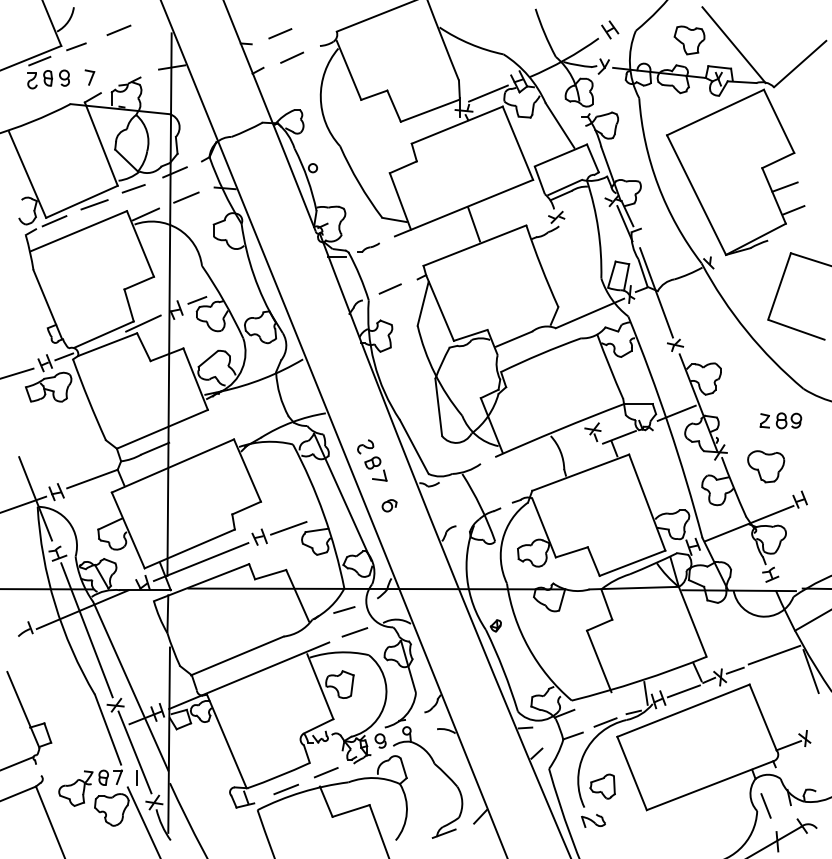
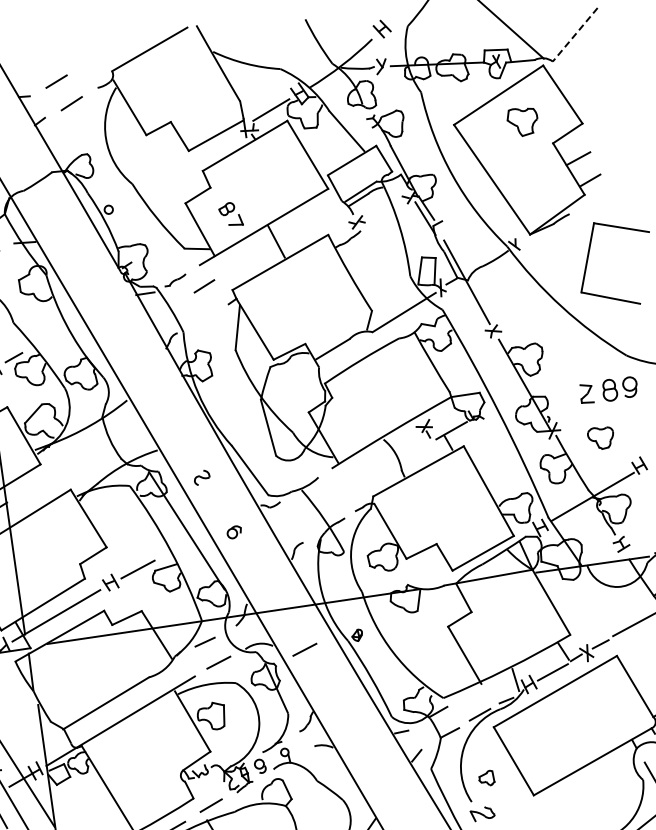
part: (689, 40) -> (522, 121), moved
line: (800, 64) -> (575, 35), solid -> dashed
line: (389, 288) -> (203, 285), moved
line: (676, 412) -> (504, 397), removed
part: (780, 420) -> (608, 390), size x1.4
part: (766, 466) -> (601, 437), size x0.7
part: (375, 468) -> (230, 214), moved
line: (441, 632) -> (304, 650), added
part: (602, 786) -> (486, 778), size x0.6

